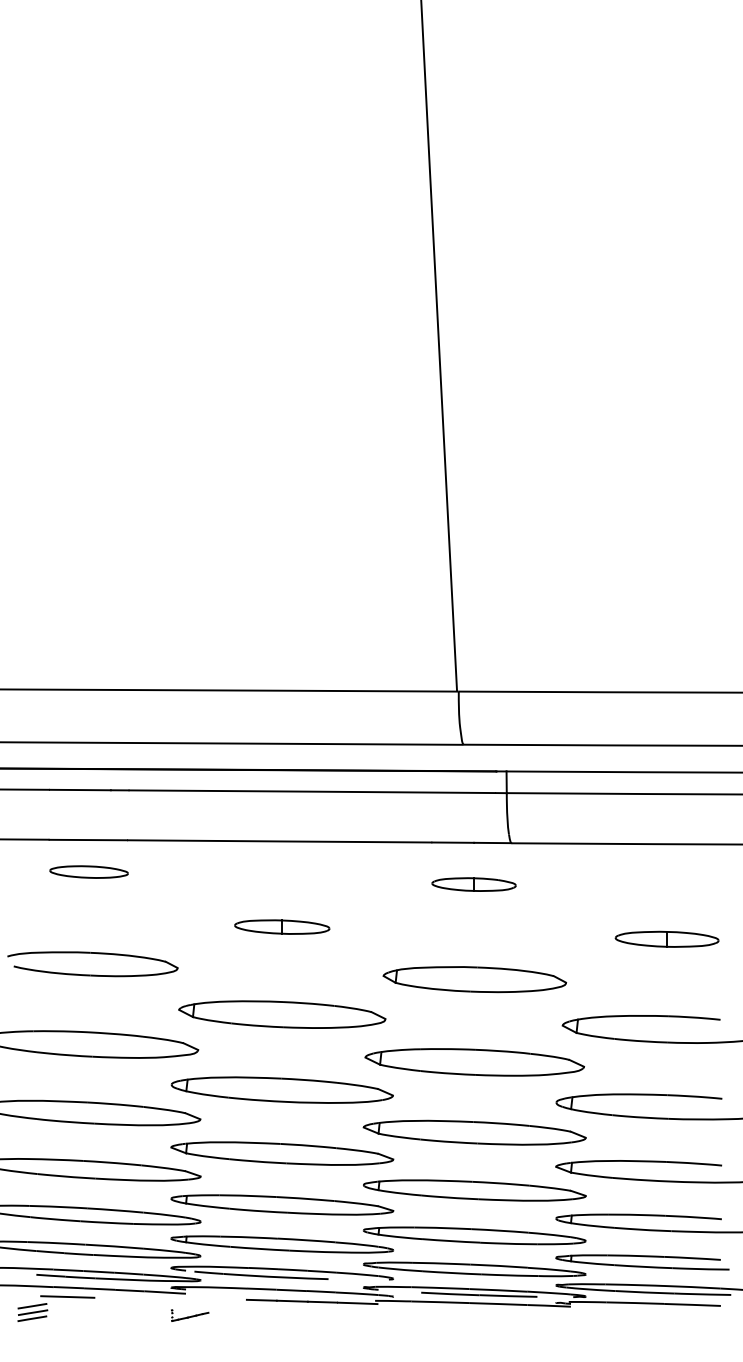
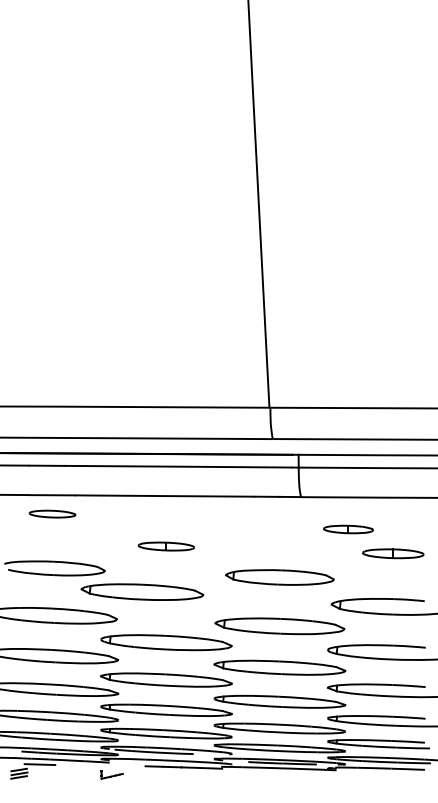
part: (474, 884) -> (348, 529), moved
part: (282, 1013) -> (142, 591), moved

